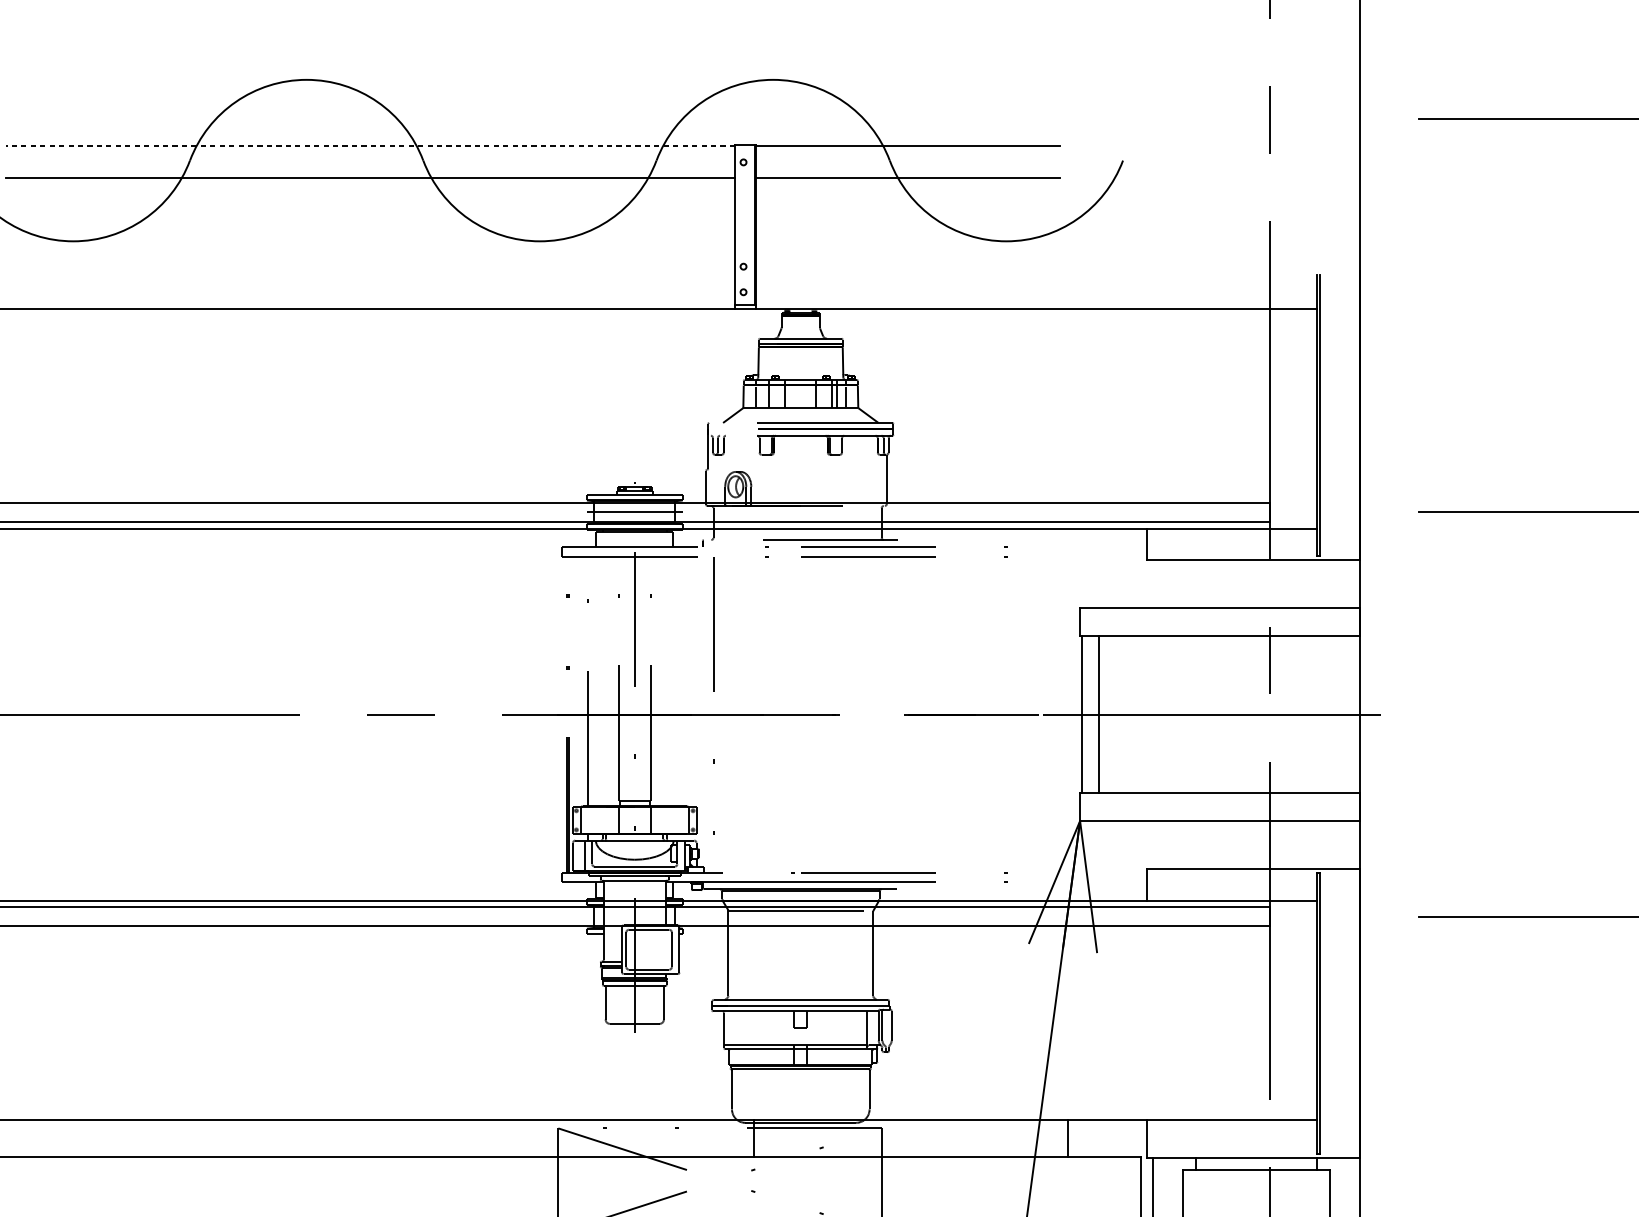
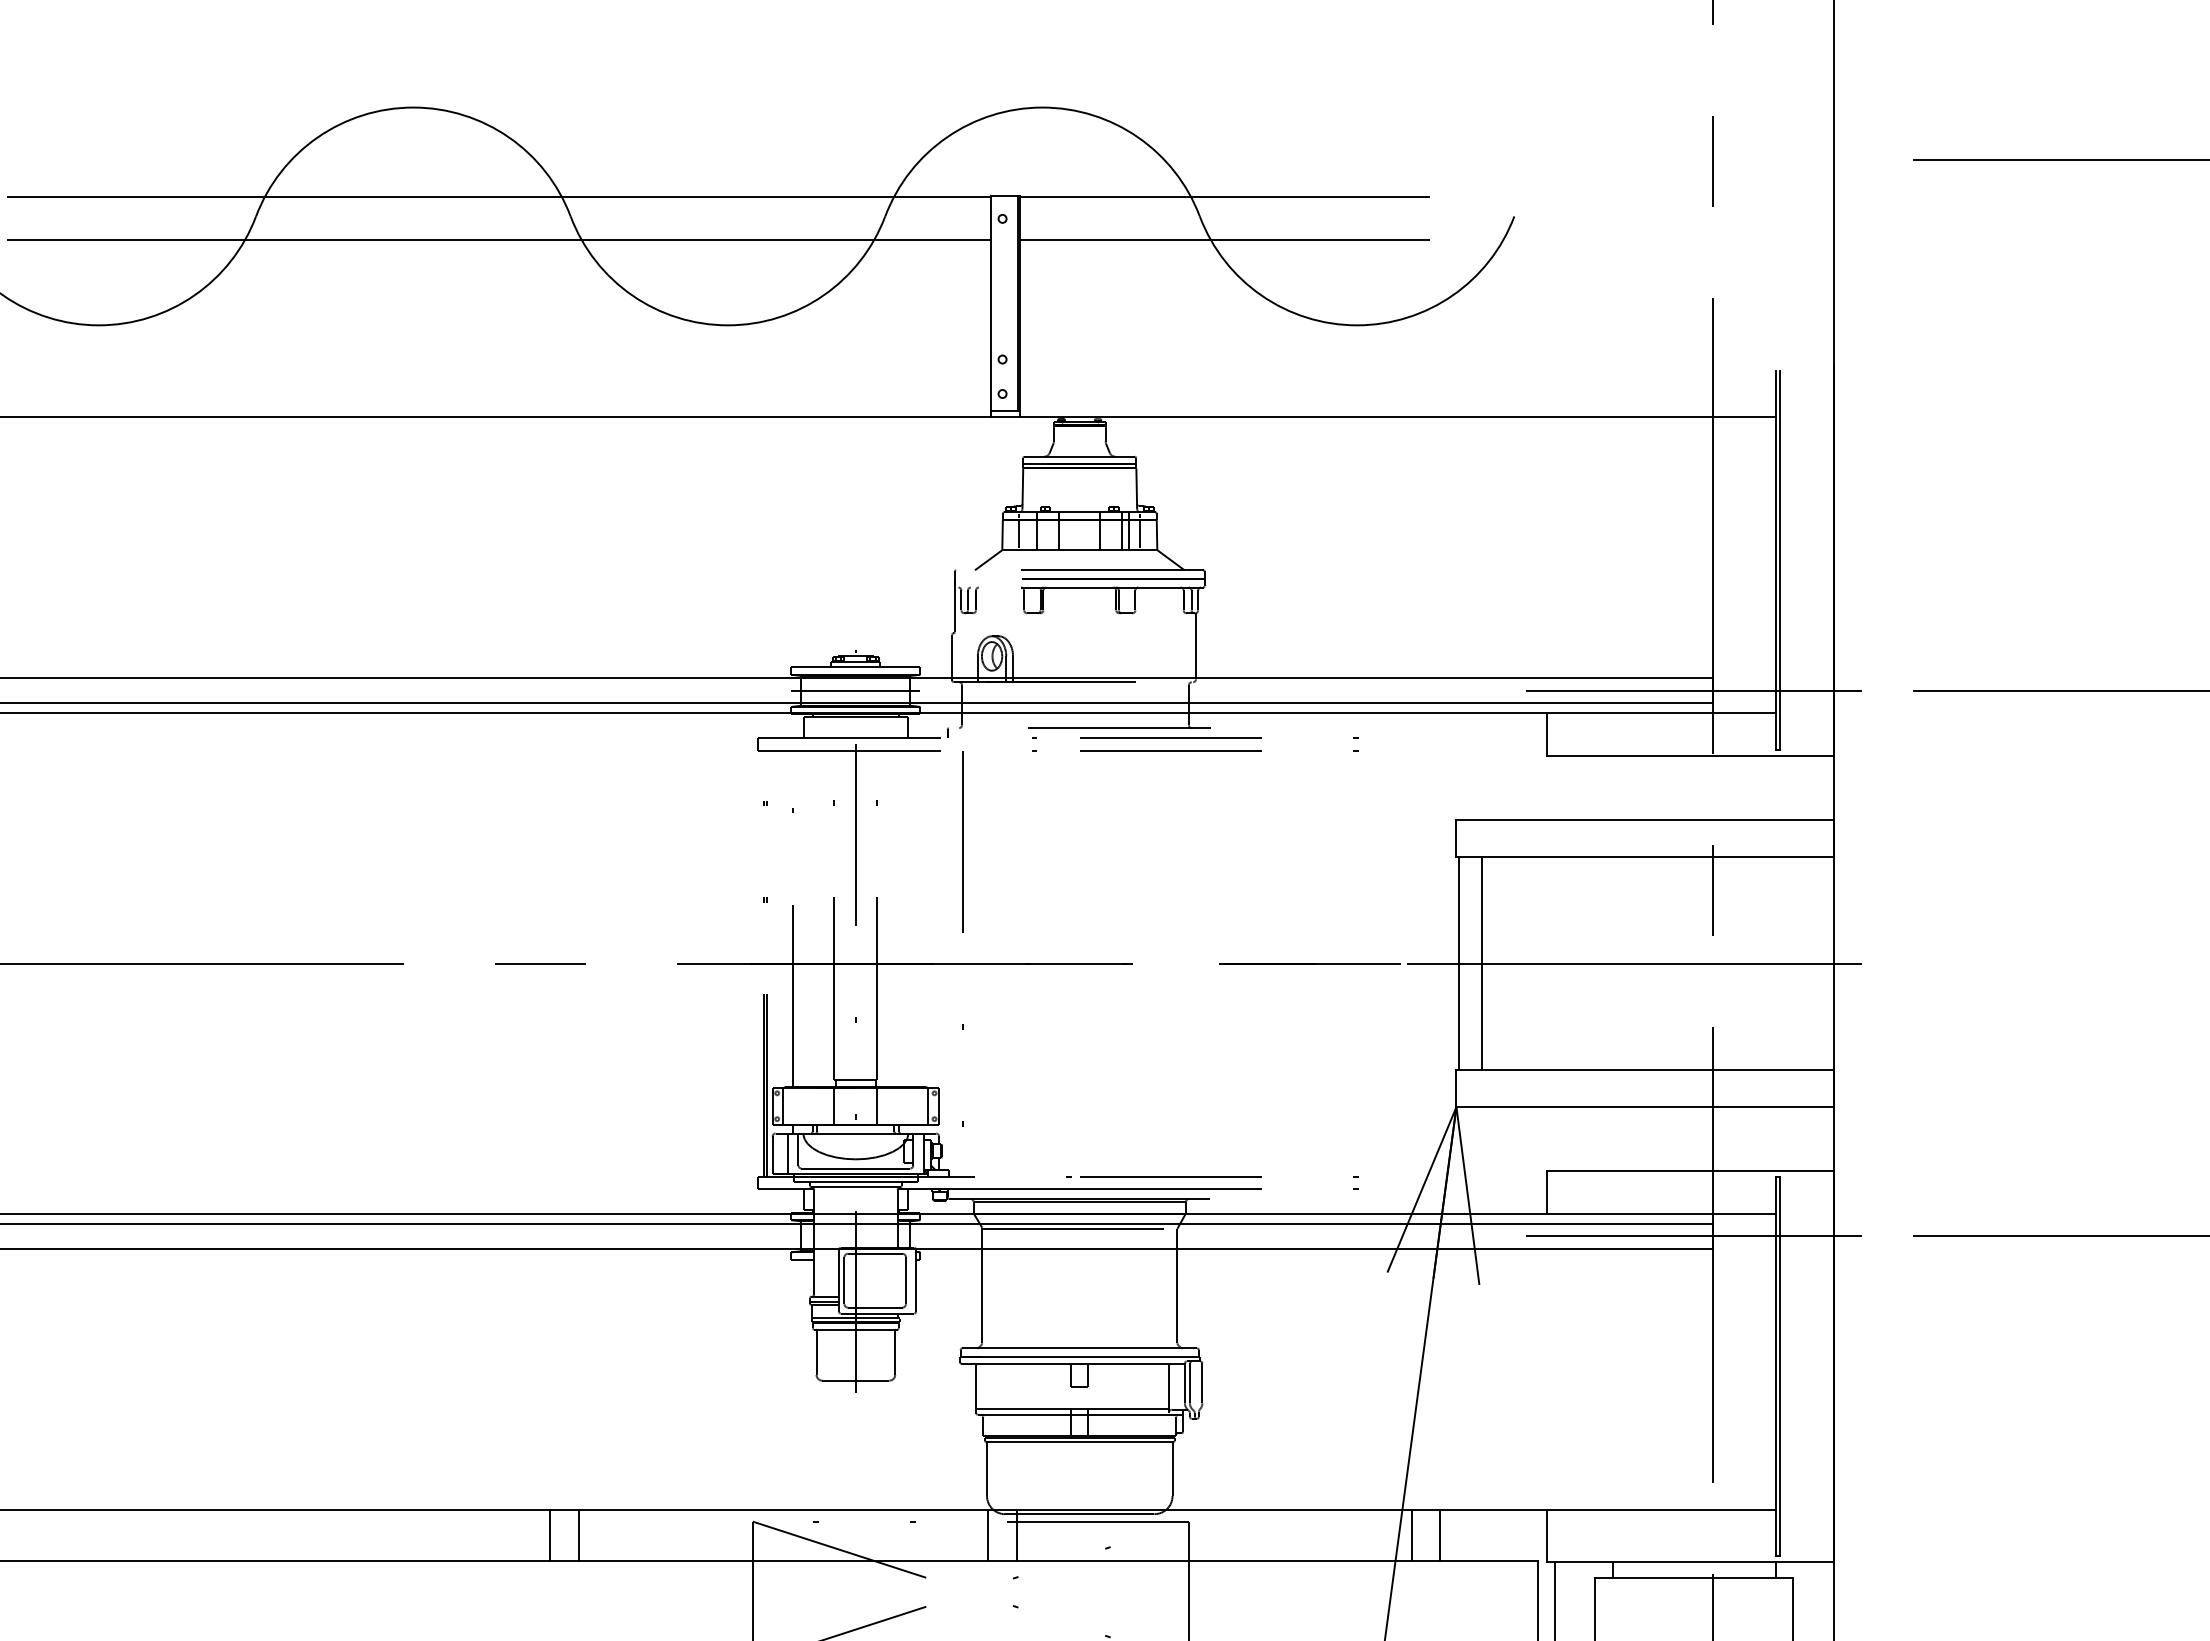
line: (370, 146) -> (499, 197), dashed -> solid
line: (1256, 512) -> (1694, 690), added
line: (1256, 916) -> (1694, 1236), added
line: (408, 1138) -> (550, 1535), added
line: (429, 1138) -> (579, 1535), added
line: (733, 1138) -> (988, 1535), added
line: (1046, 1138) -> (1411, 1535), added

